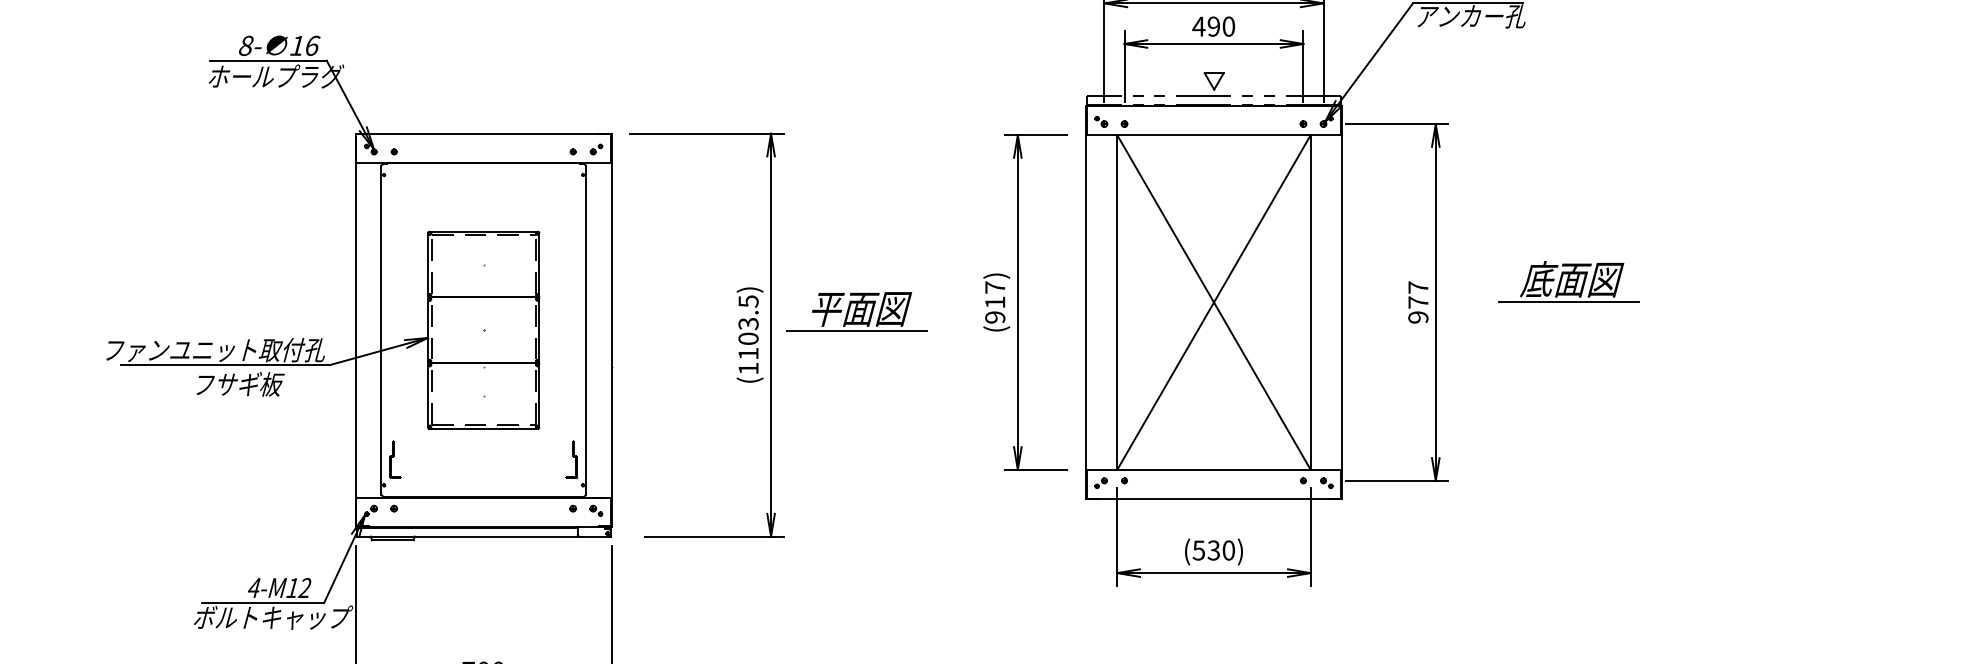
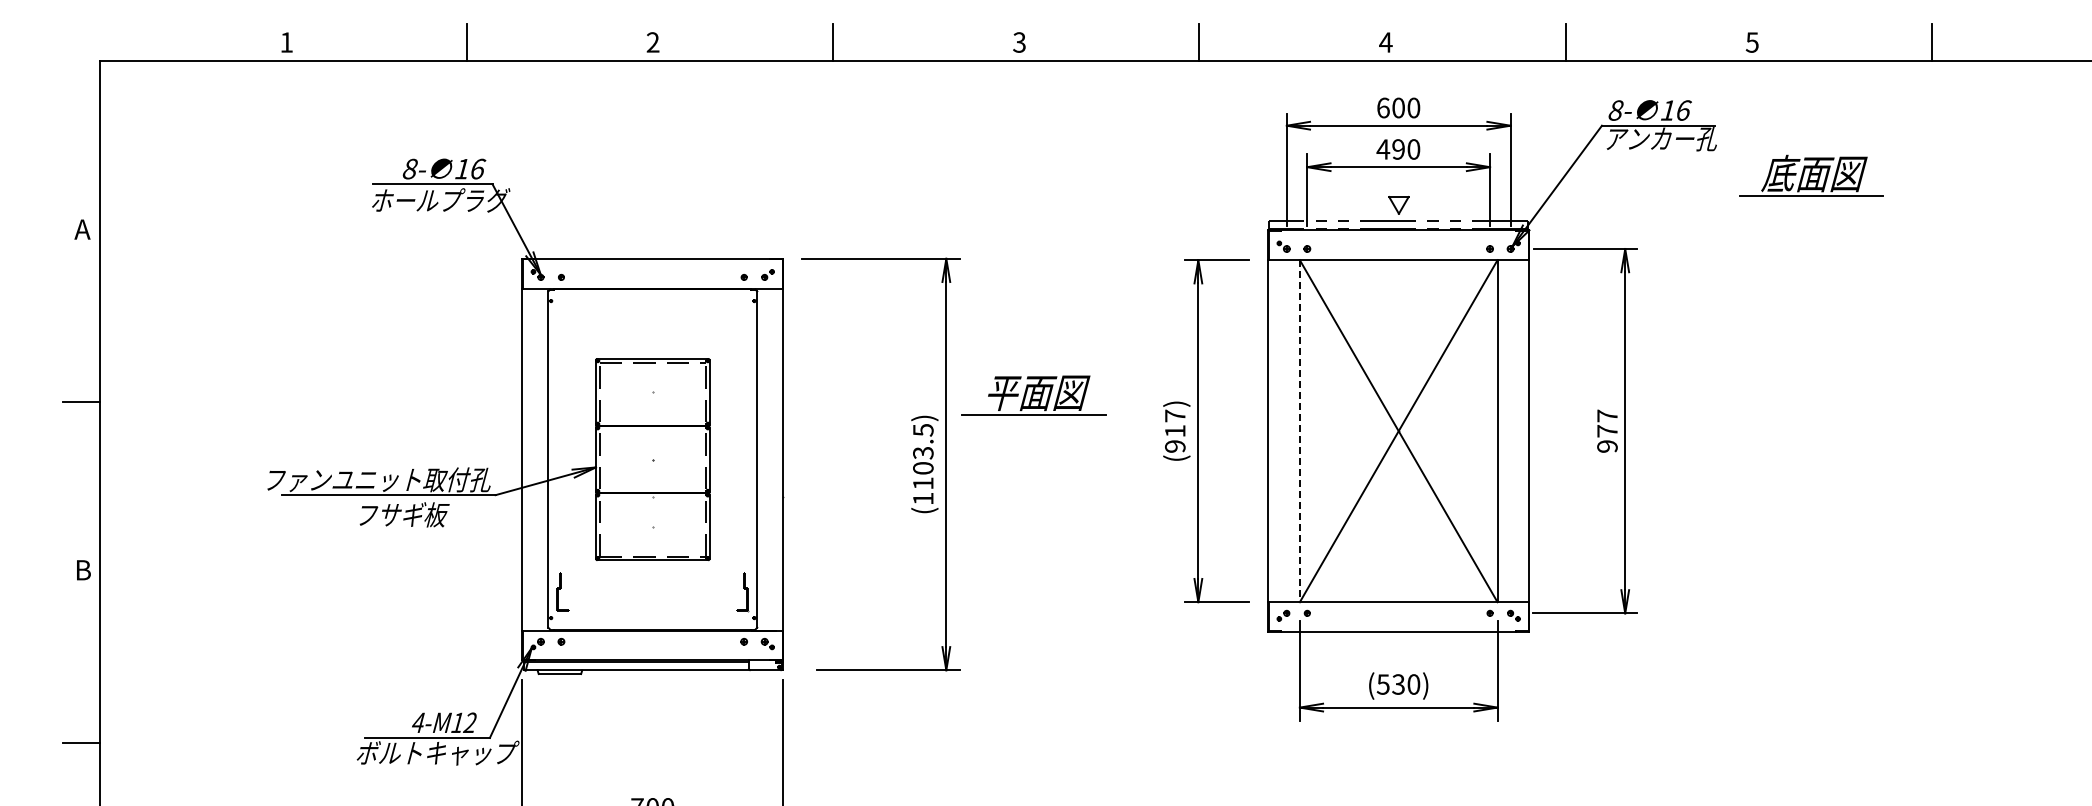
part: (1569, 281) -> (1811, 175), moved
line: (1116, 302) -> (1299, 431), solid -> dashed
part: (856, 311) -> (1033, 395), moved

